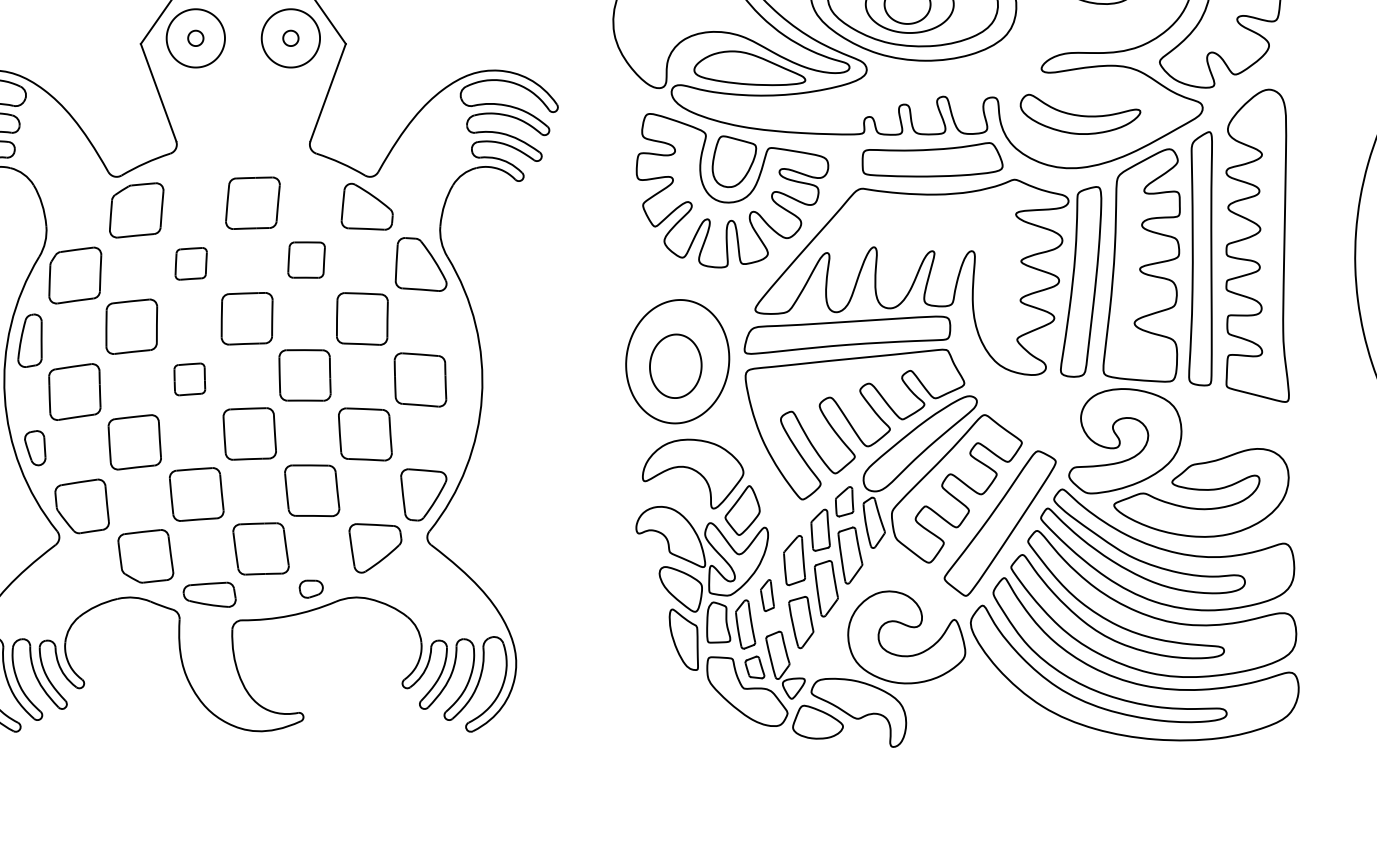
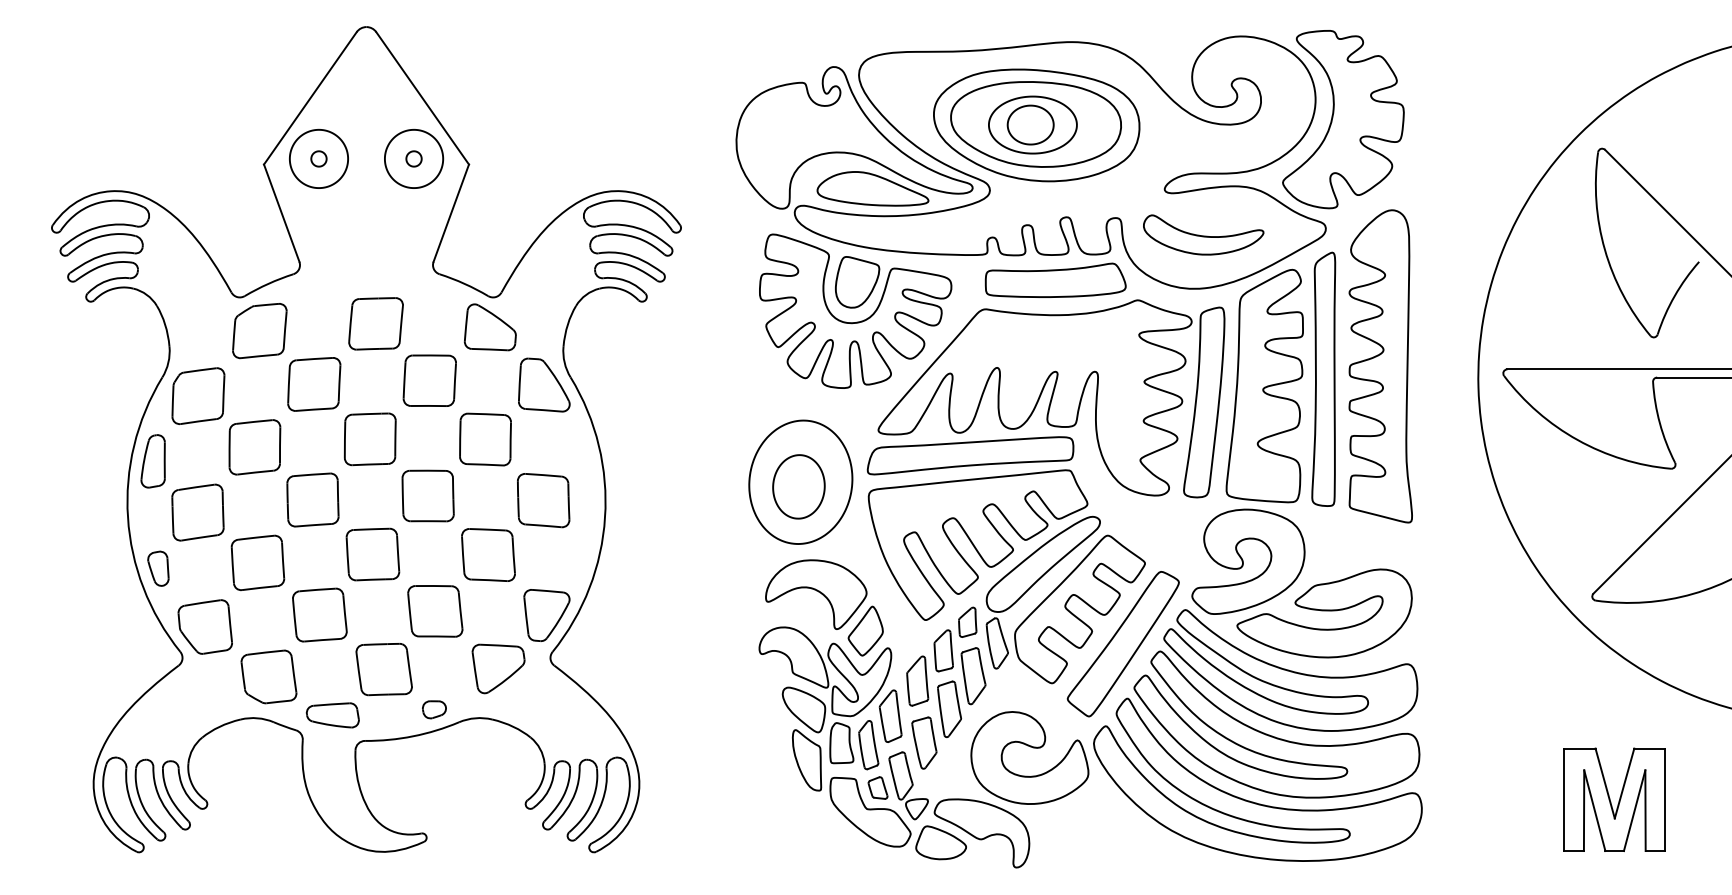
part: (306, 259) -> (429, 380), size x1.43
part: (191, 263) -> (314, 384), size x1.67
part: (189, 378) -> (312, 499), size x1.67
part: (767, 594) -> (890, 715), size x1.67

